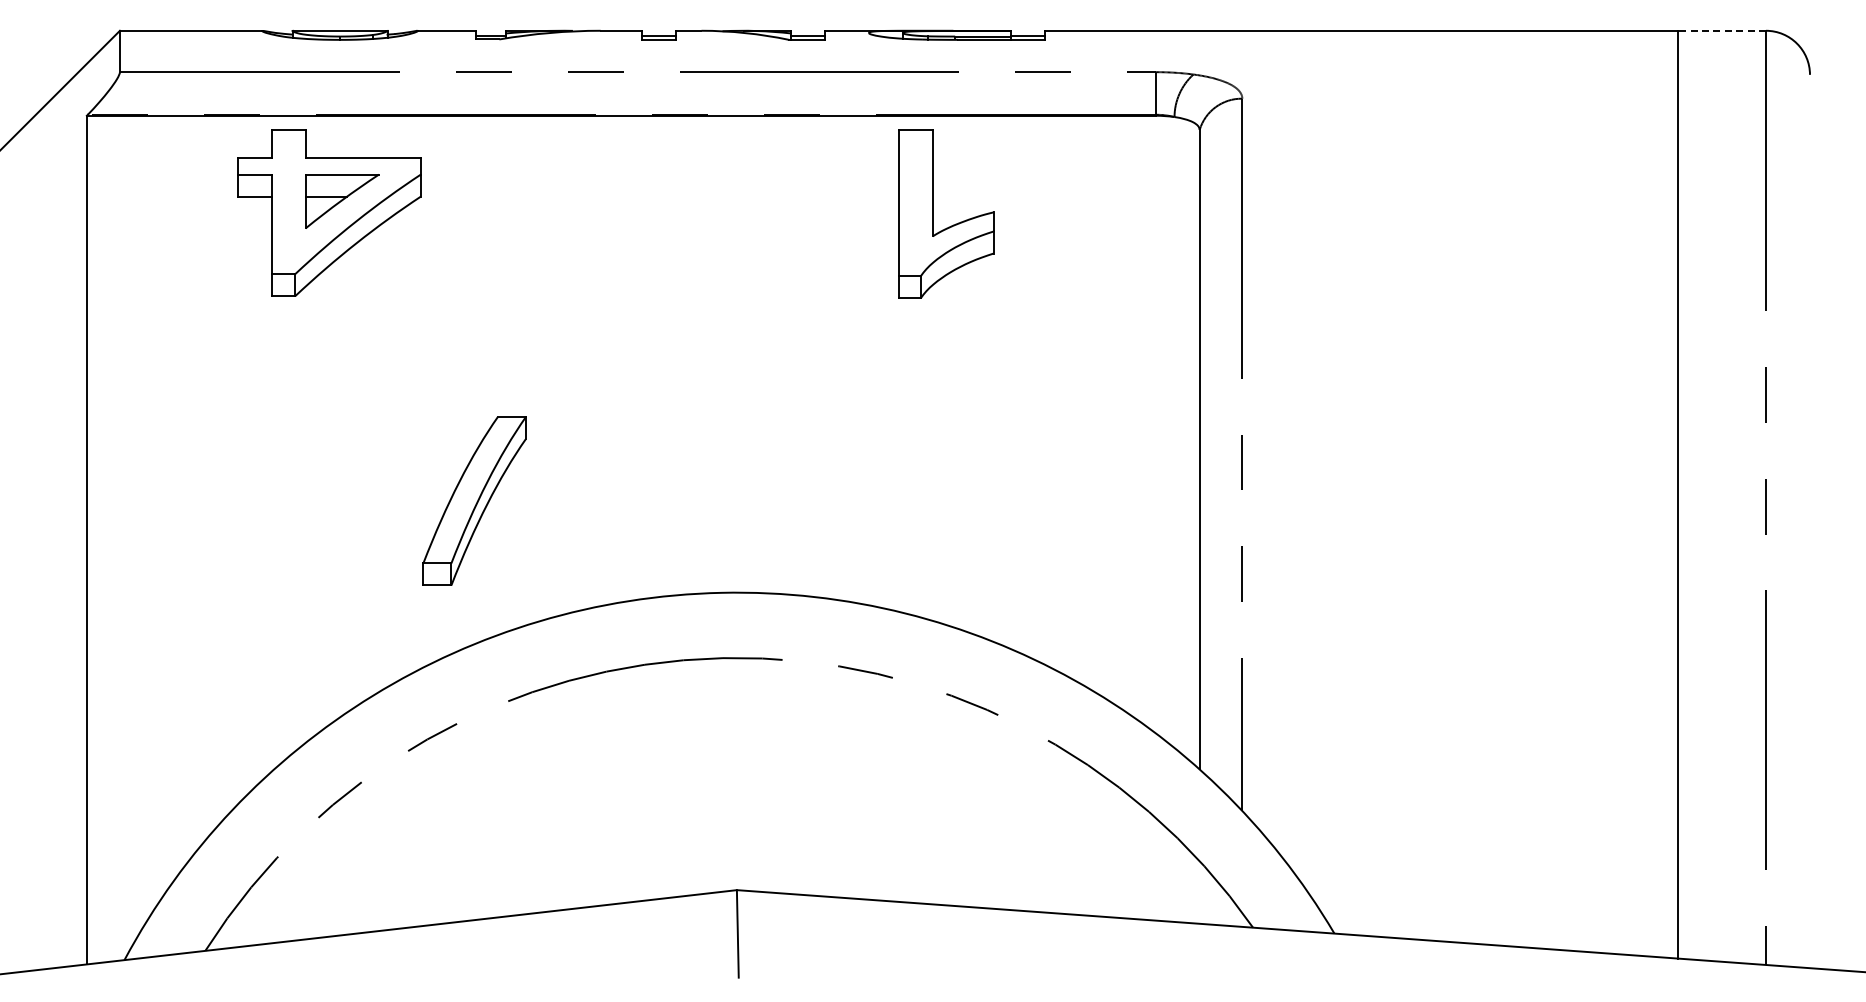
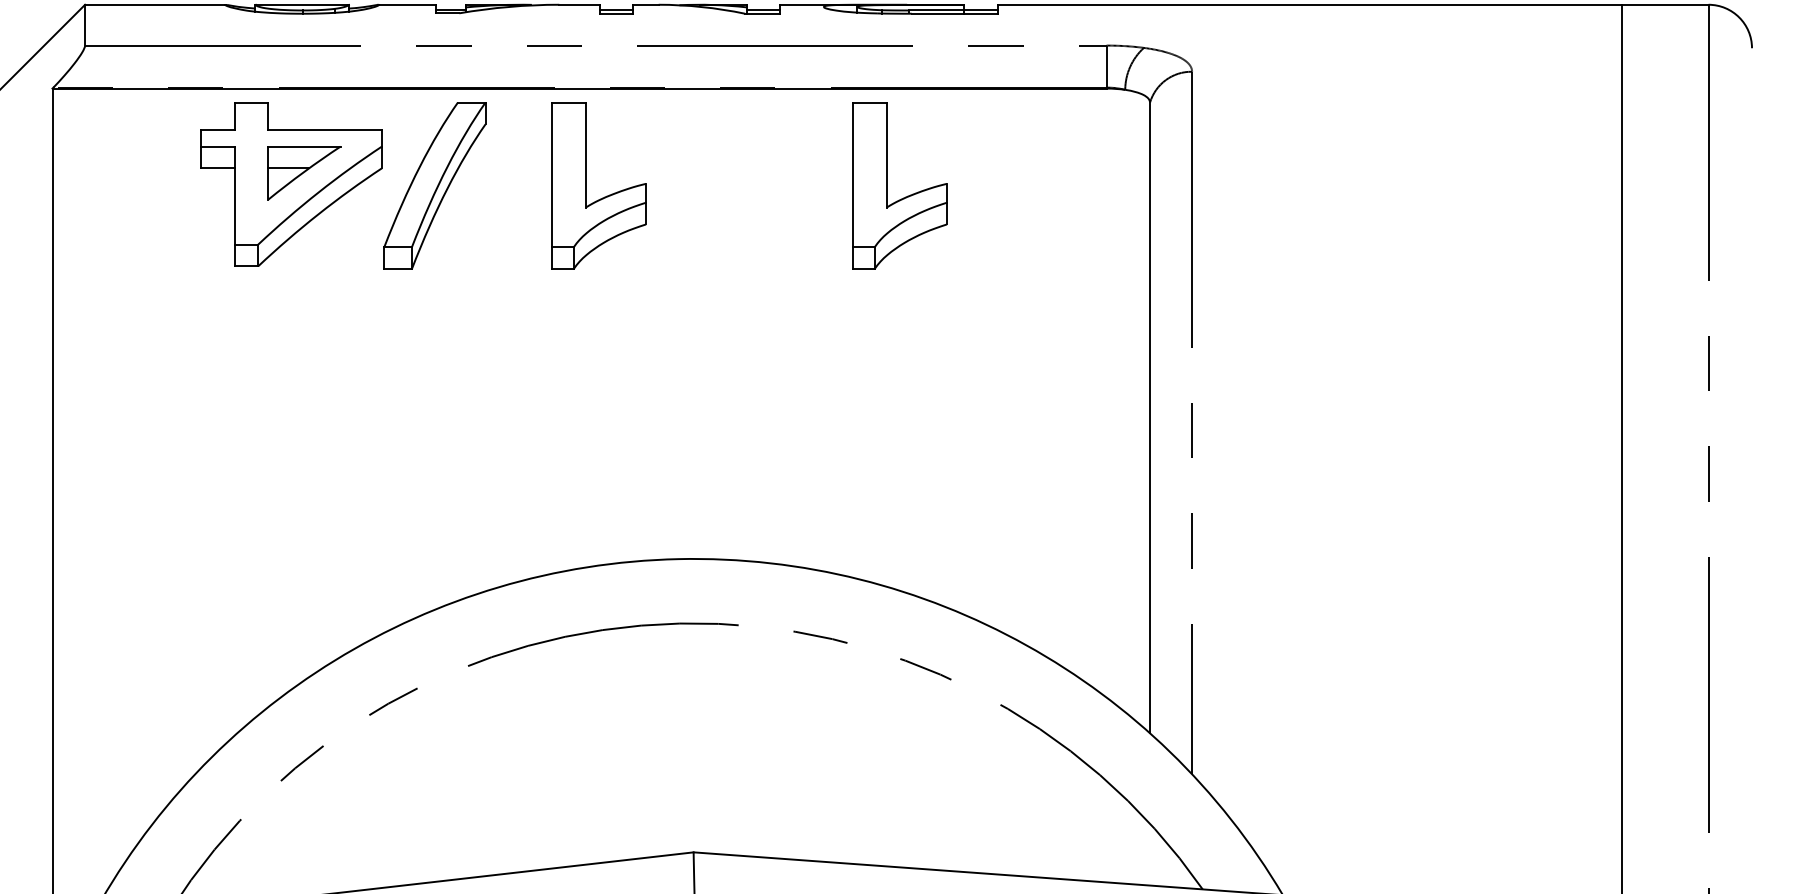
line: (1721, 30) -> (1664, 4), dashed -> solid
part: (628, 213) -> (586, 184), added
part: (474, 500) -> (434, 184), moved

